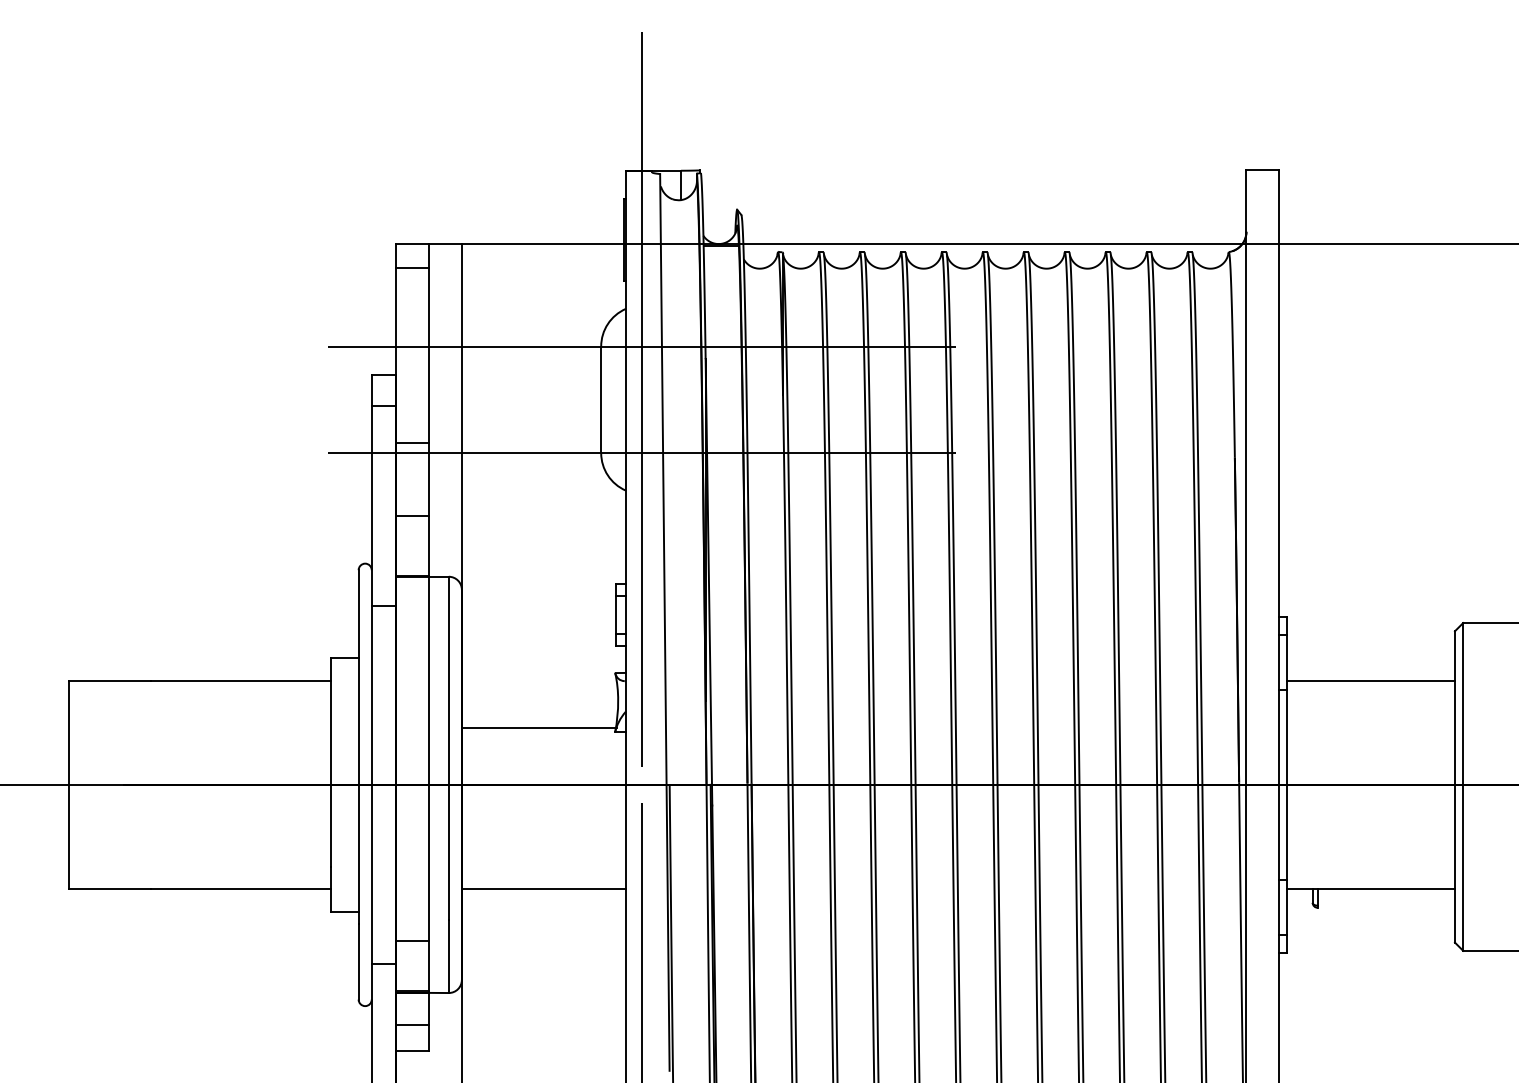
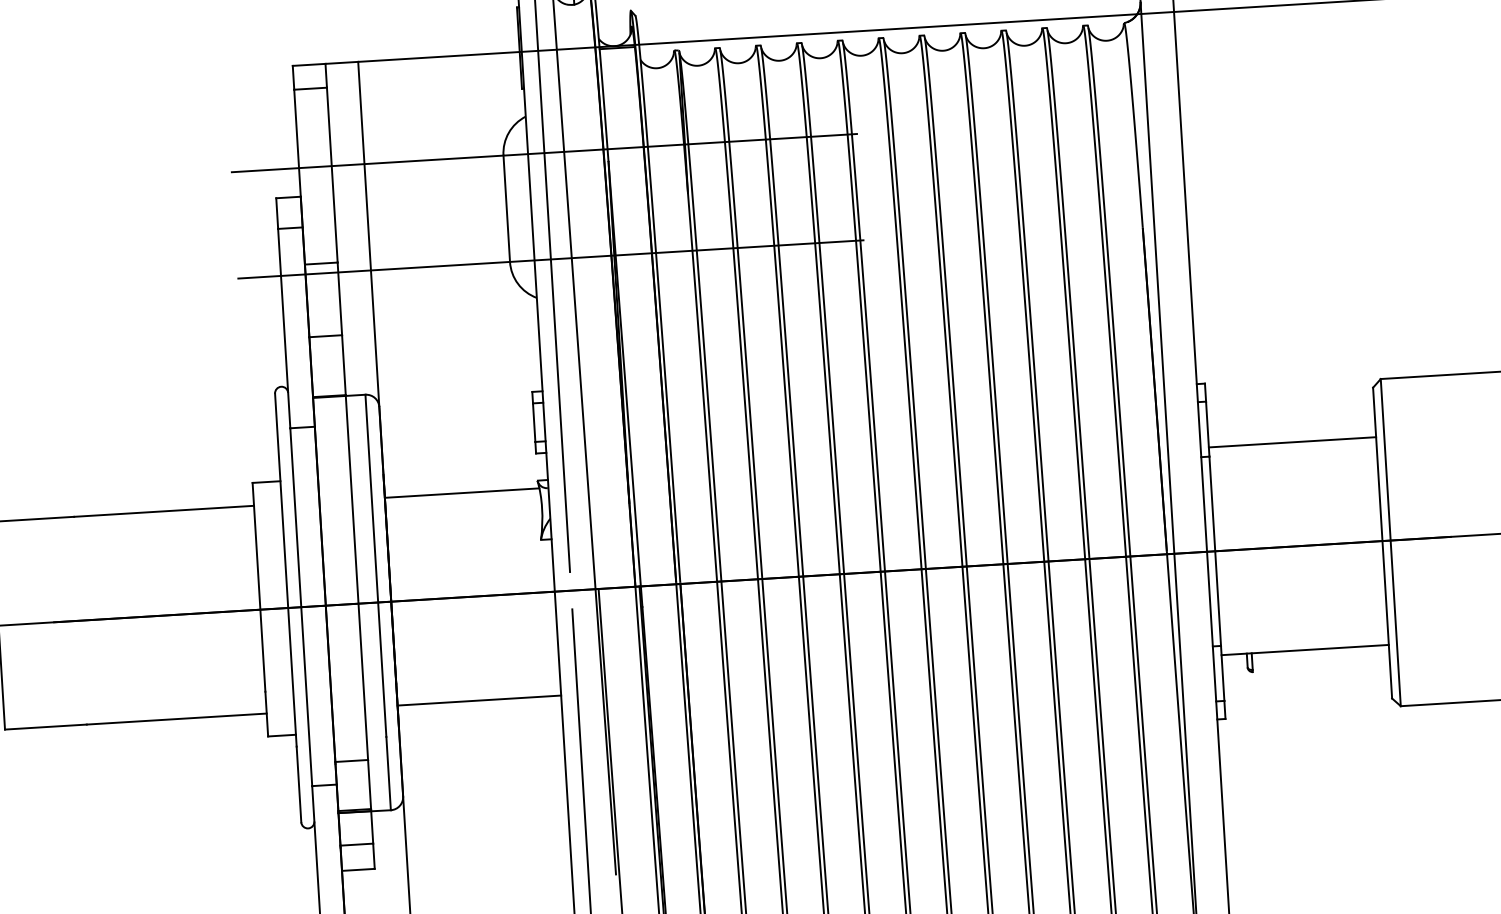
line: (538, 727) -> (461, 492), moved

